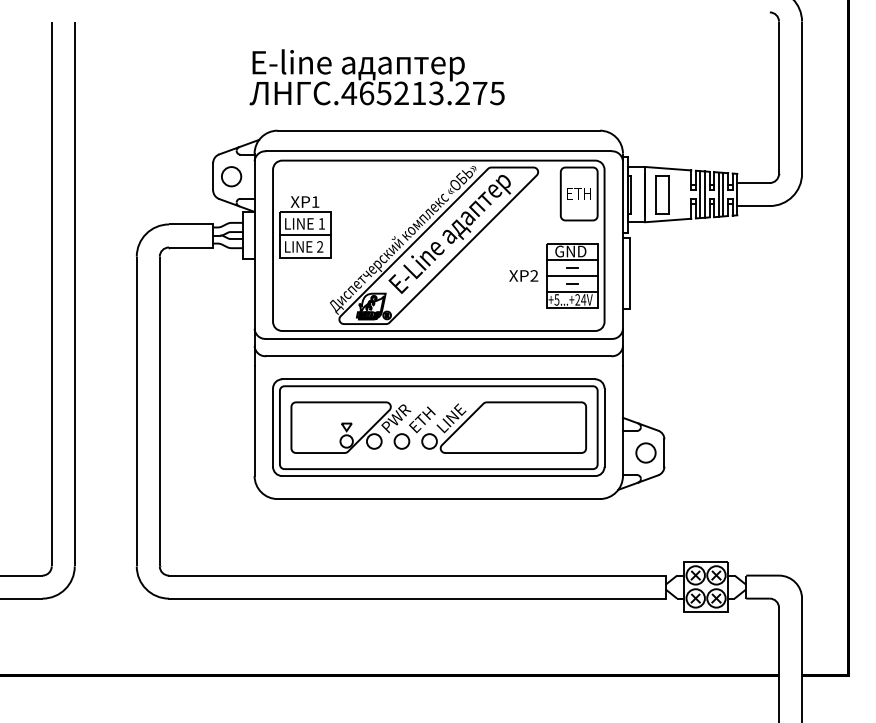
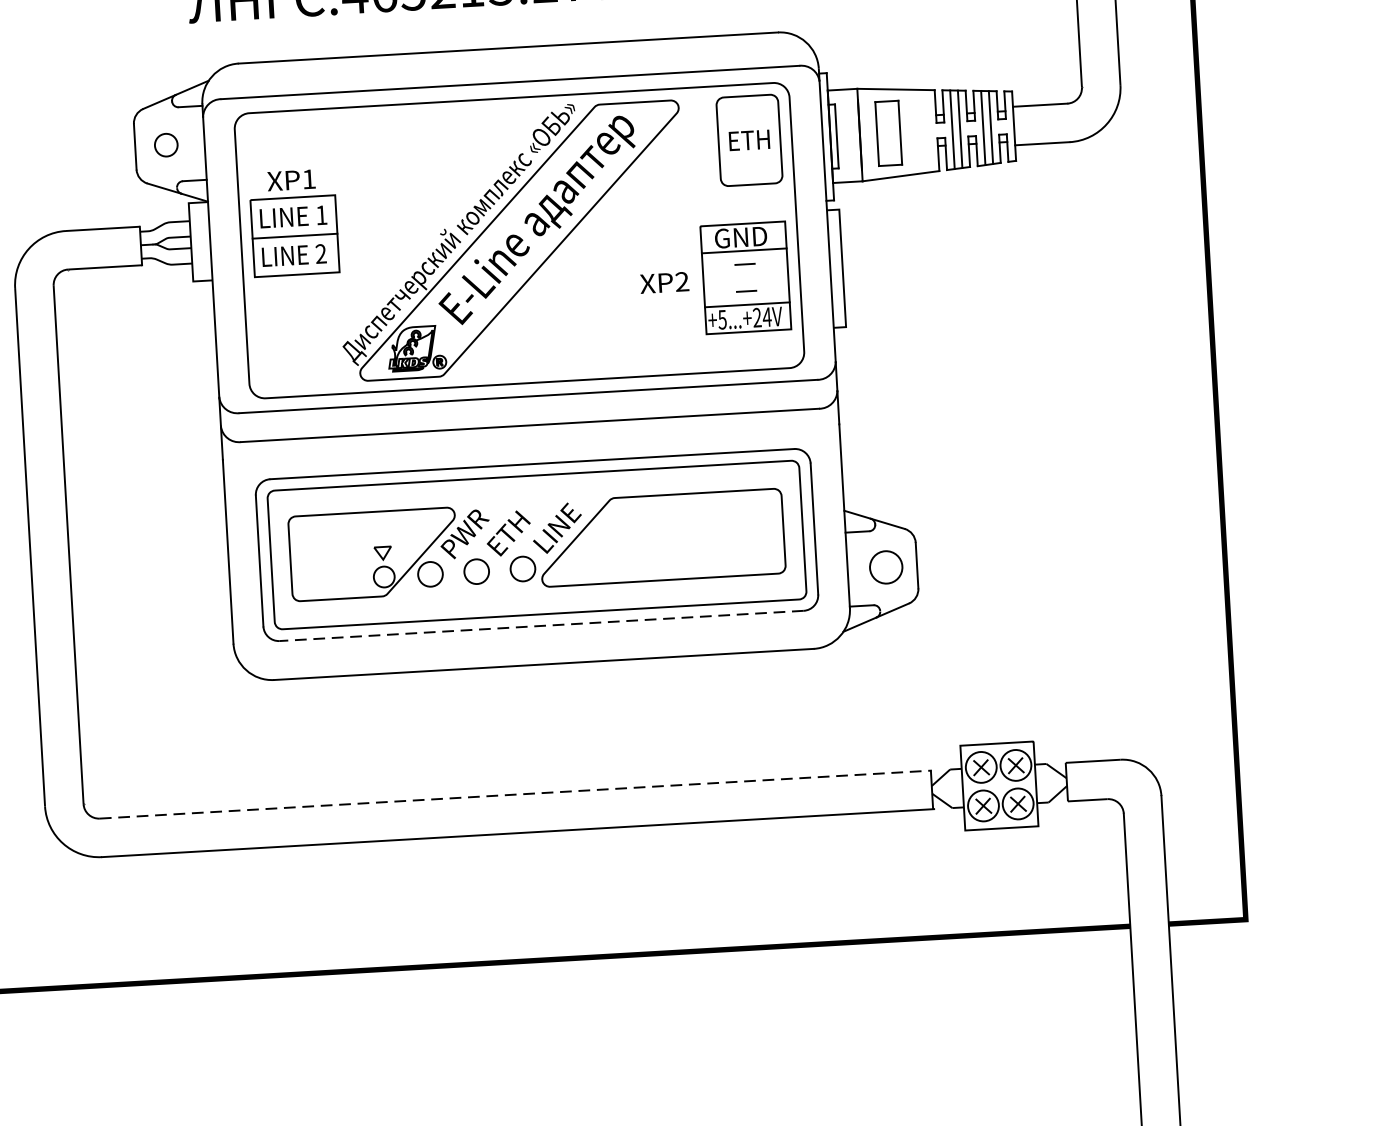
circle: (231, 176) -> (165, 144), size x0.7
line: (572, 275) -> (746, 277), removed
line: (438, 476) -> (541, 626), solid -> dashed
line: (417, 575) -> (515, 794), solid -> dashed

